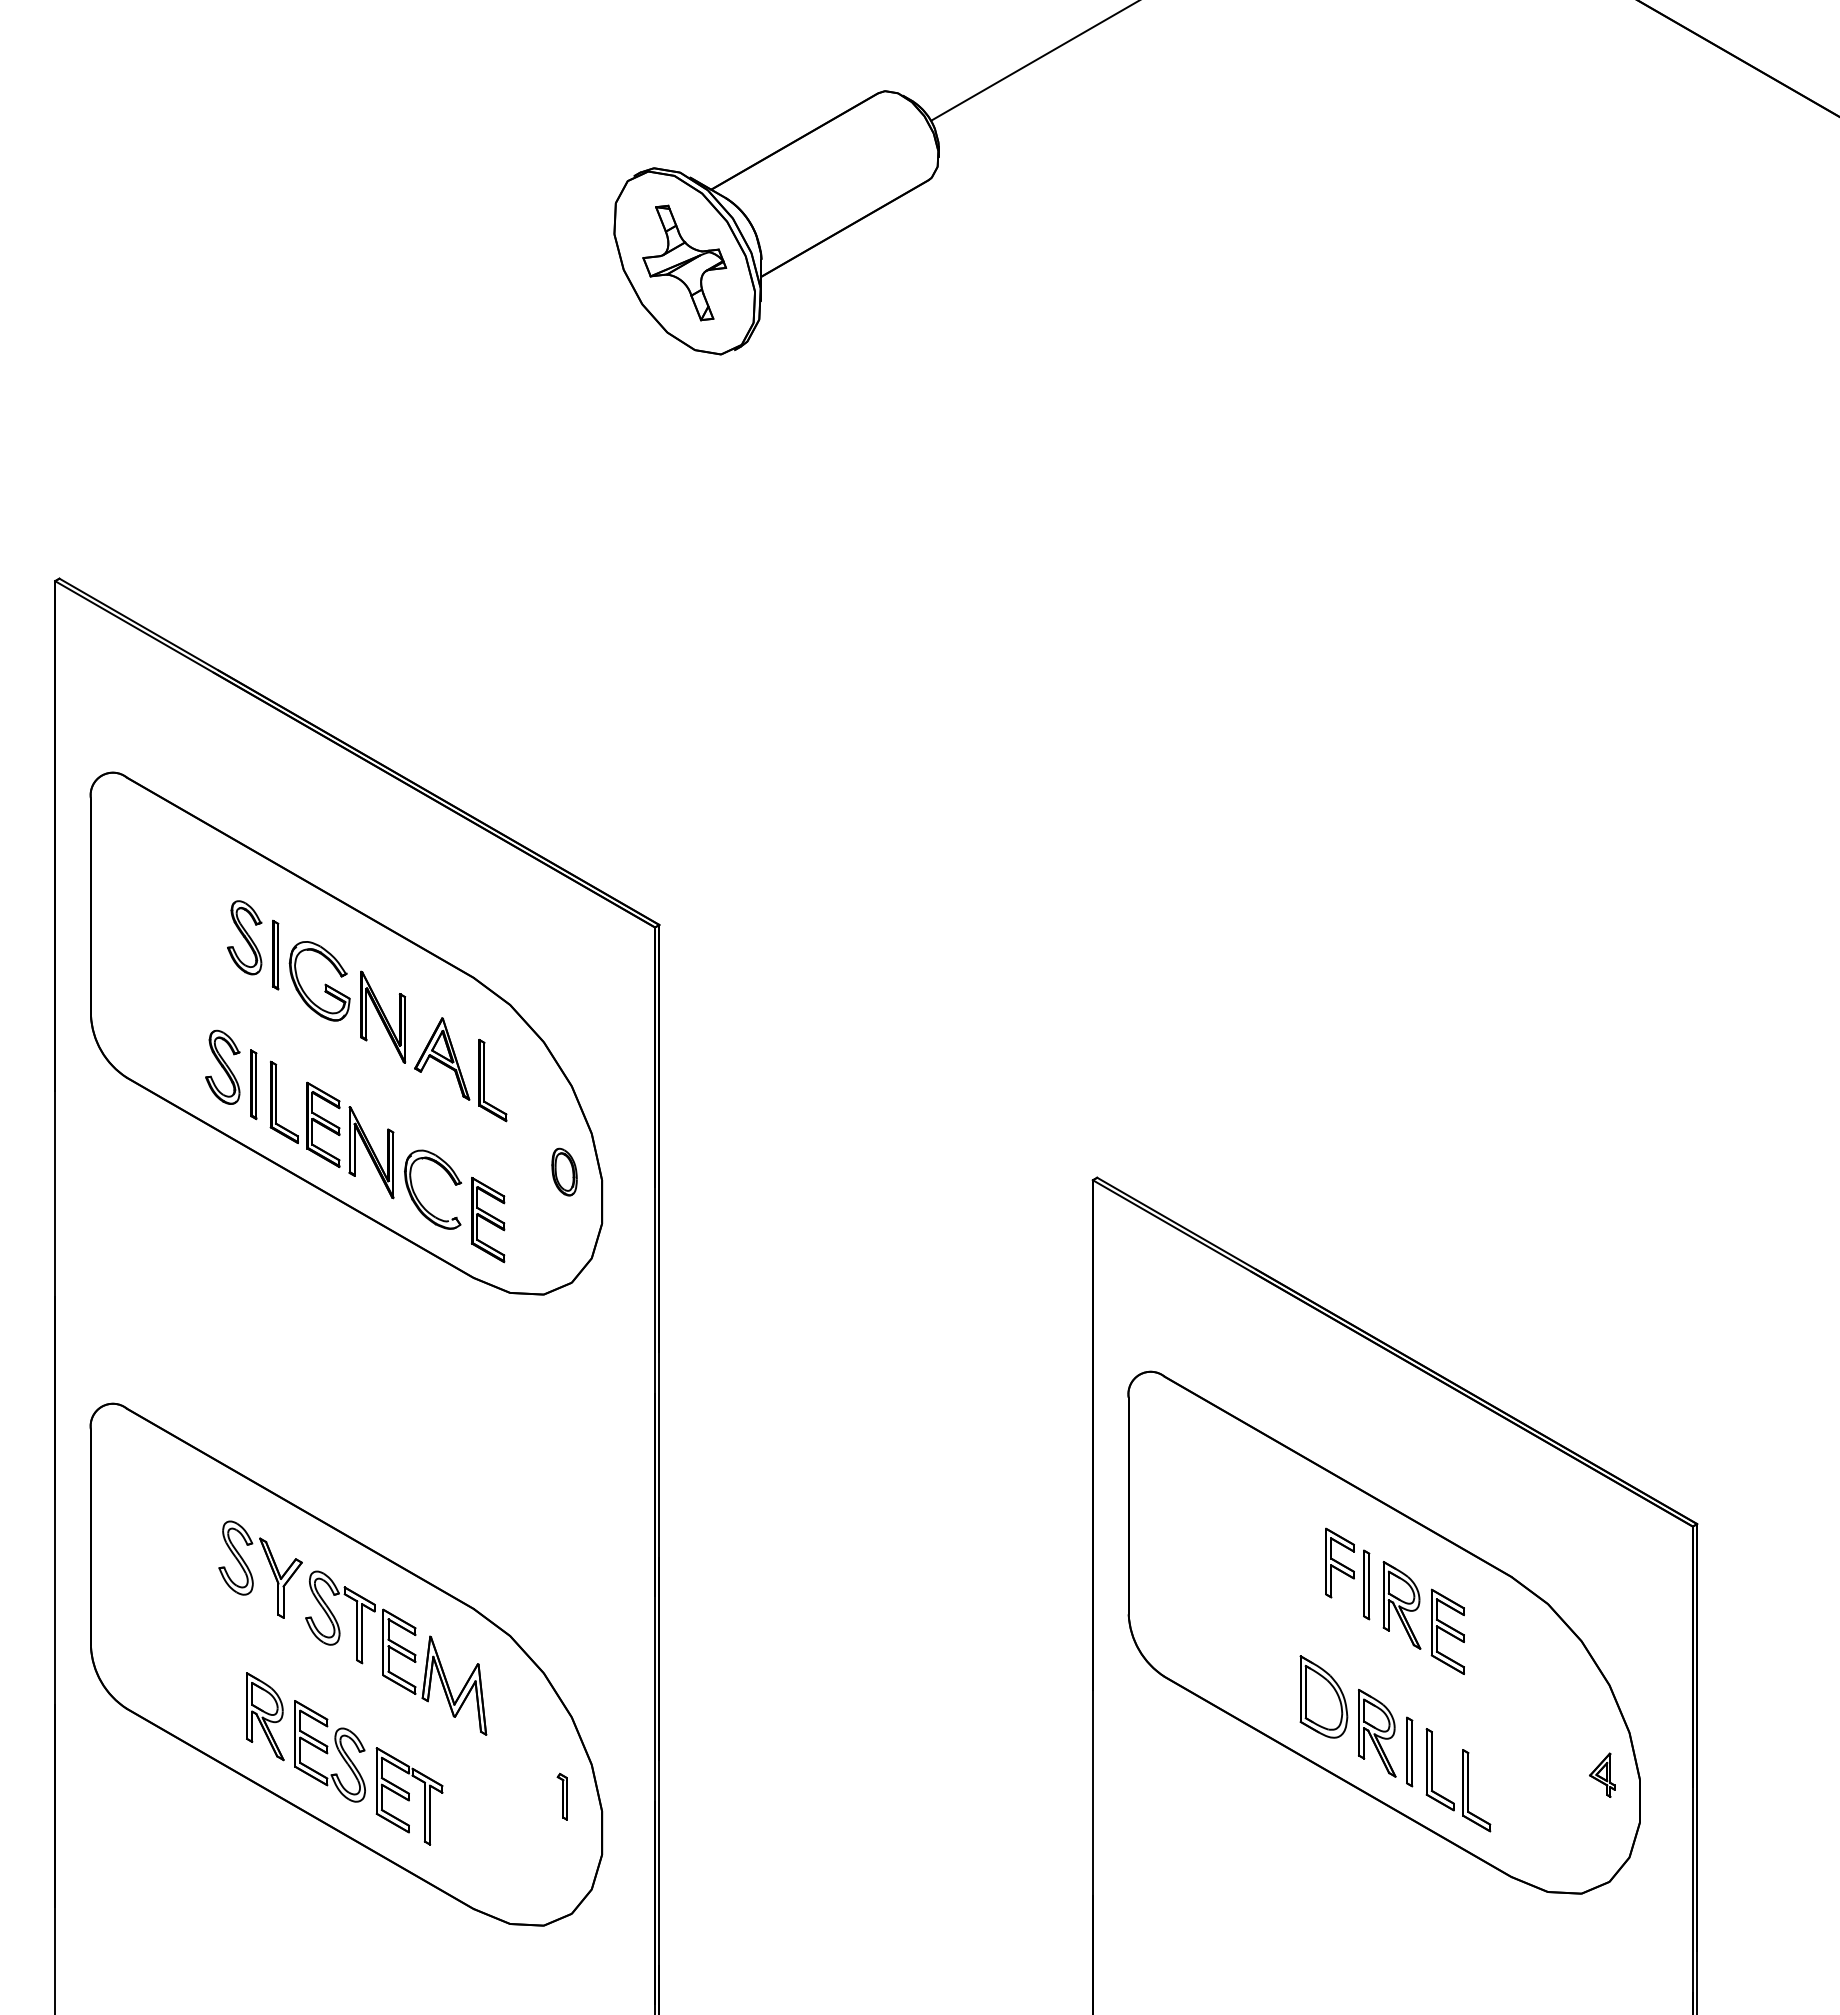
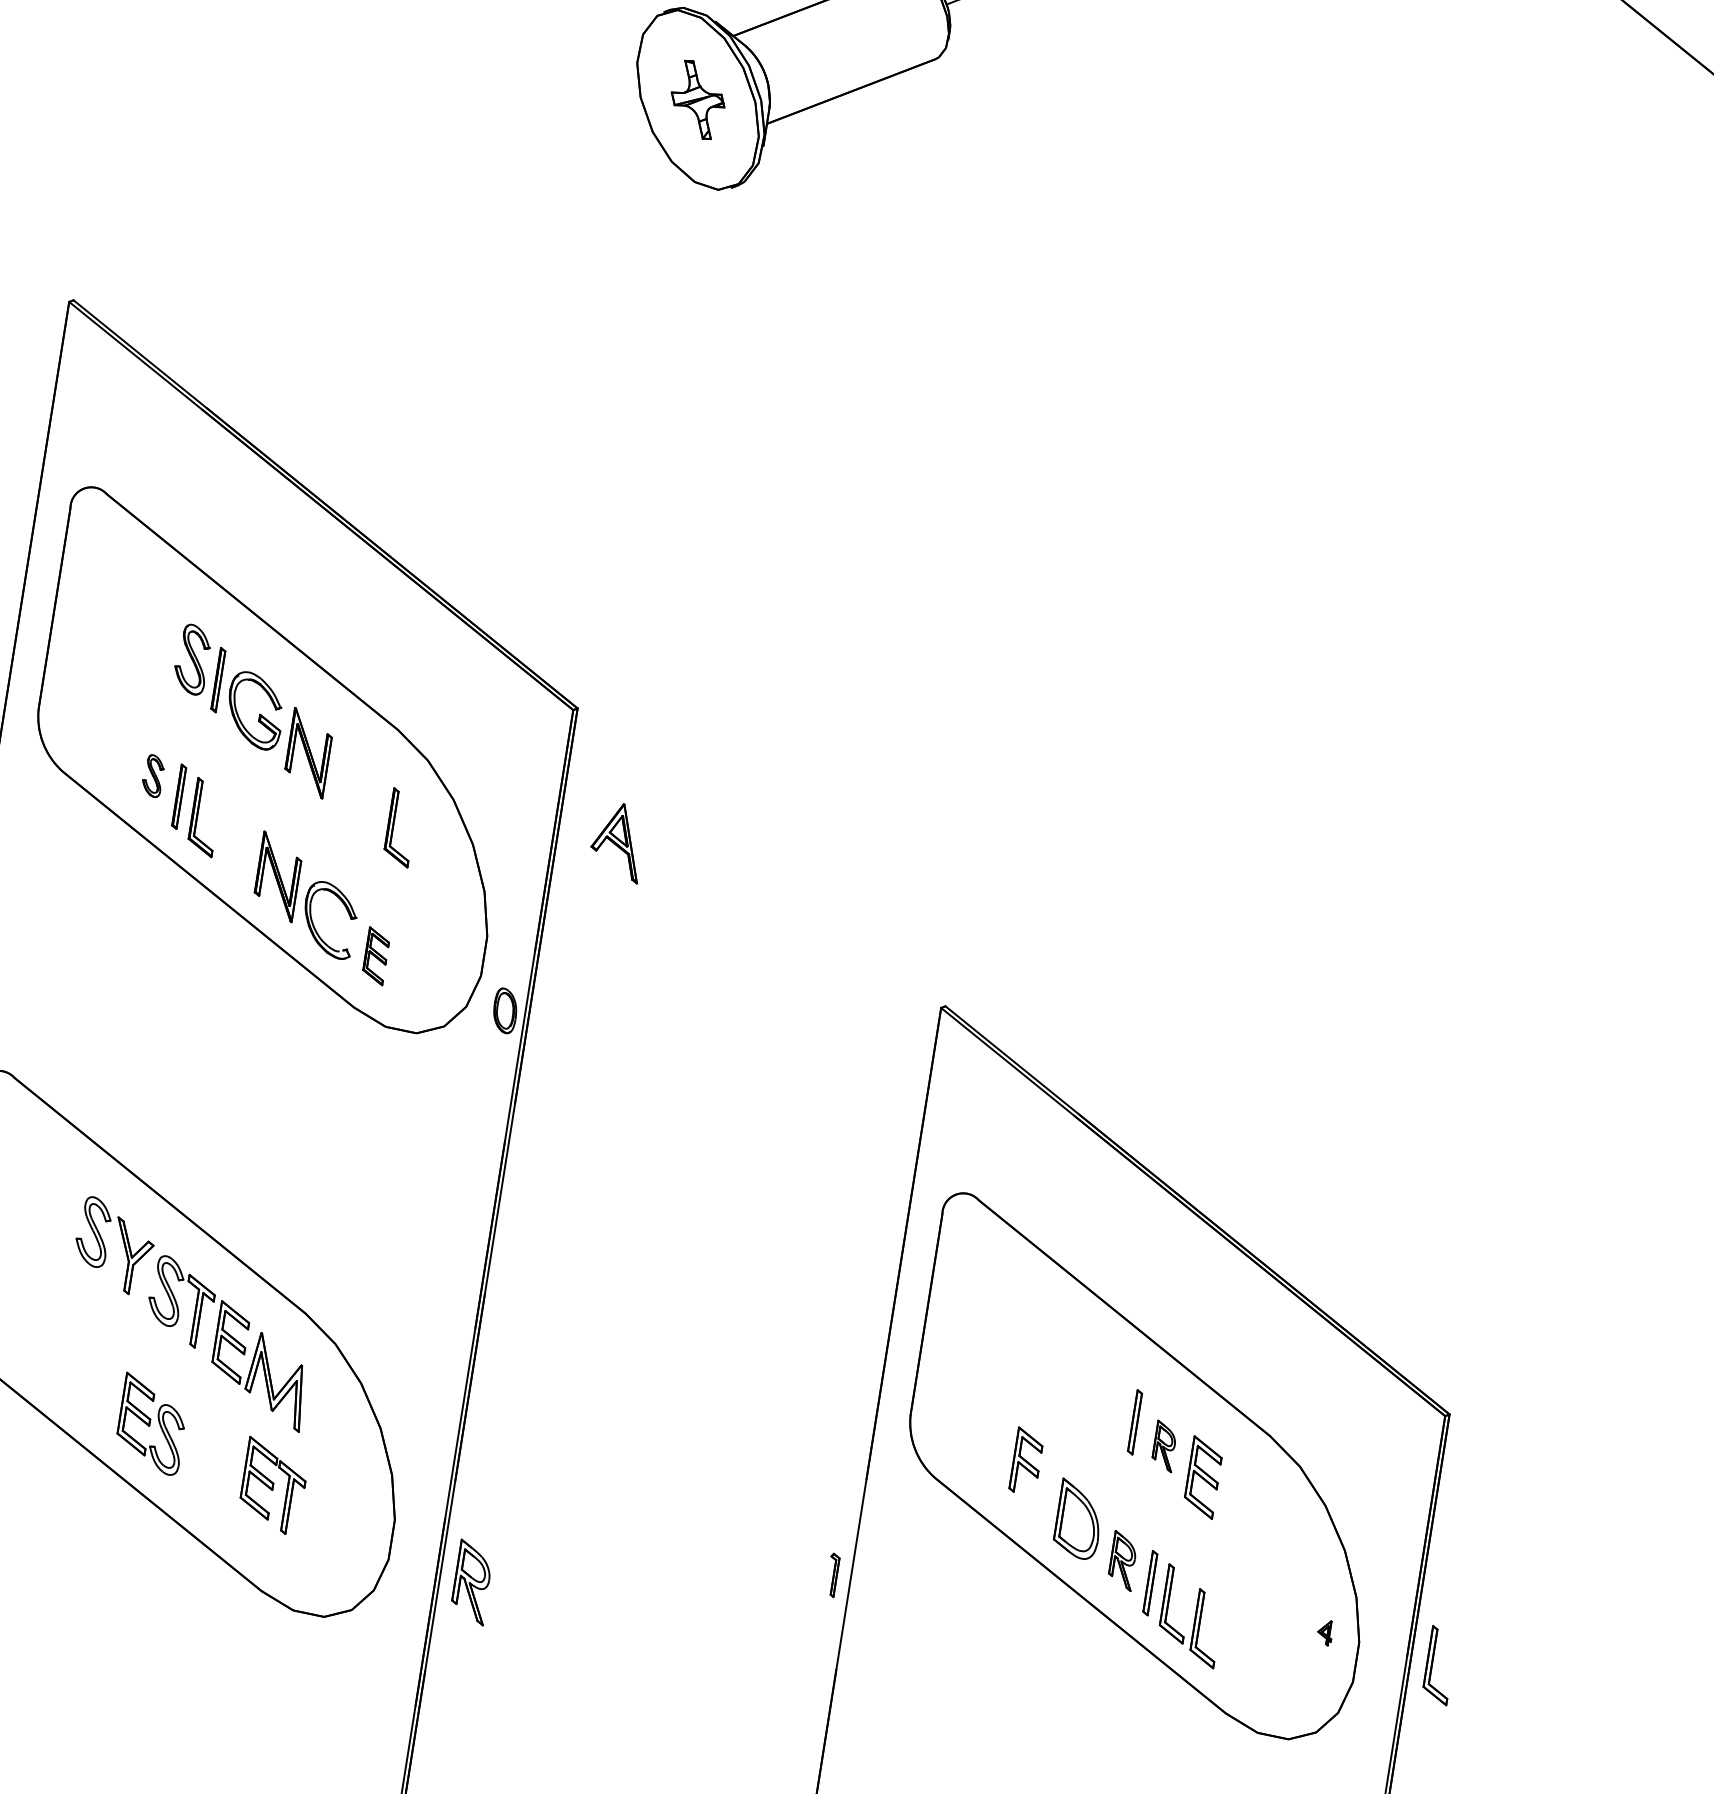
part: (684, 262) -> (697, 99), size x0.7
part: (442, 1058) -> (618, 841), moved
part: (222, 1066) -> (152, 775), size x0.6
part: (323, 1124) -> (237, 843), removed
part: (564, 1171) -> (505, 1010), moved
part: (488, 1220) -> (376, 956), size x0.7
part: (1339, 1562) -> (1026, 1460), moved
part: (1401, 1605) -> (1164, 1446), size x0.6
part: (265, 1716) -> (472, 1582), moved
part: (1377, 1732) -> (1123, 1560), size x0.7
part: (1602, 1774) -> (1325, 1632), size x0.6
part: (1720, 1790) -> (1432, 1664), added
part: (409, 1796) -> (273, 1486), moved
part: (561, 1796) -> (832, 1574), moved

